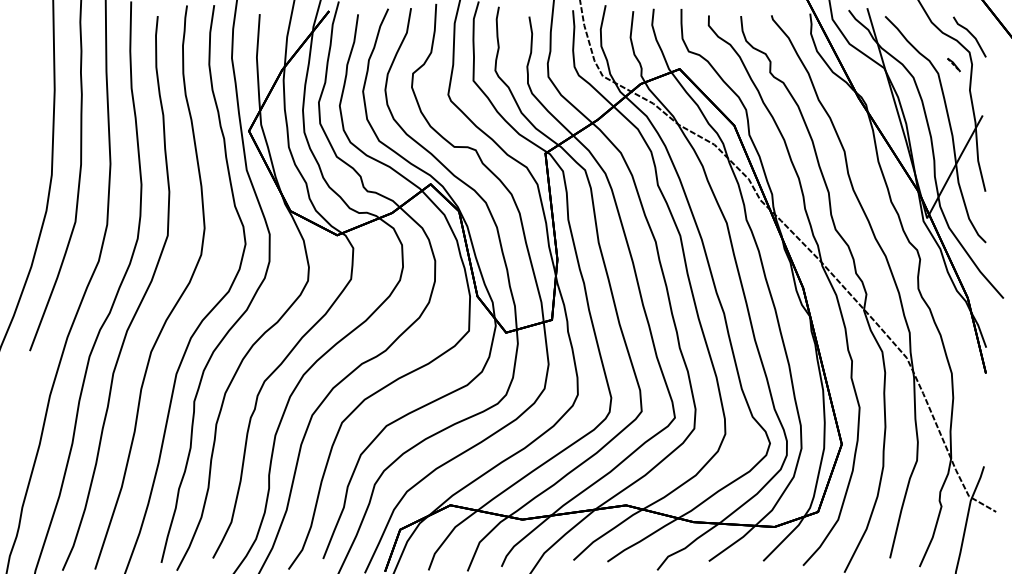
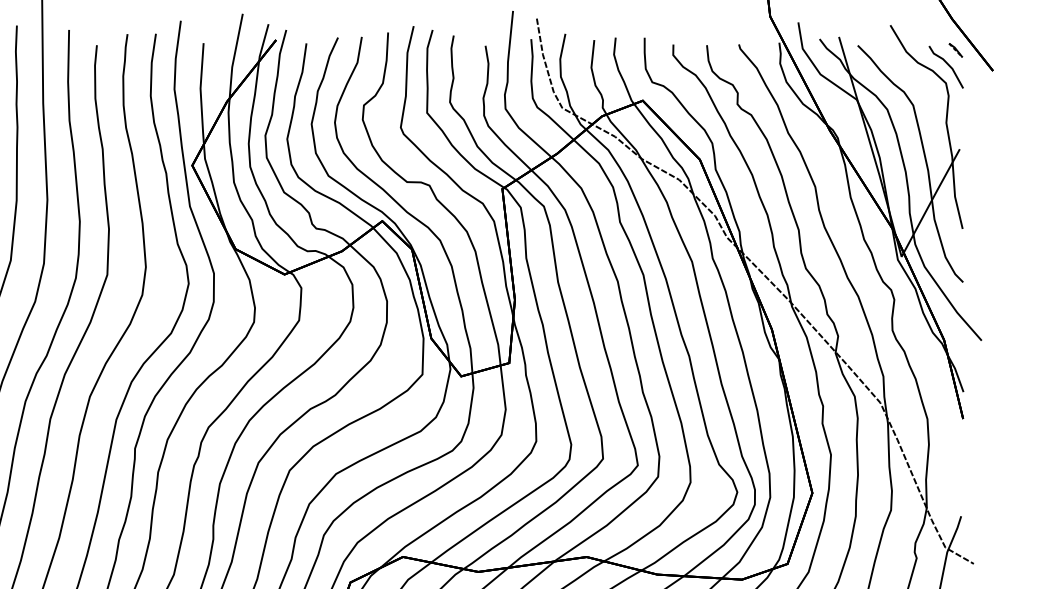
line: (953, 64) -> (955, 49), moved

